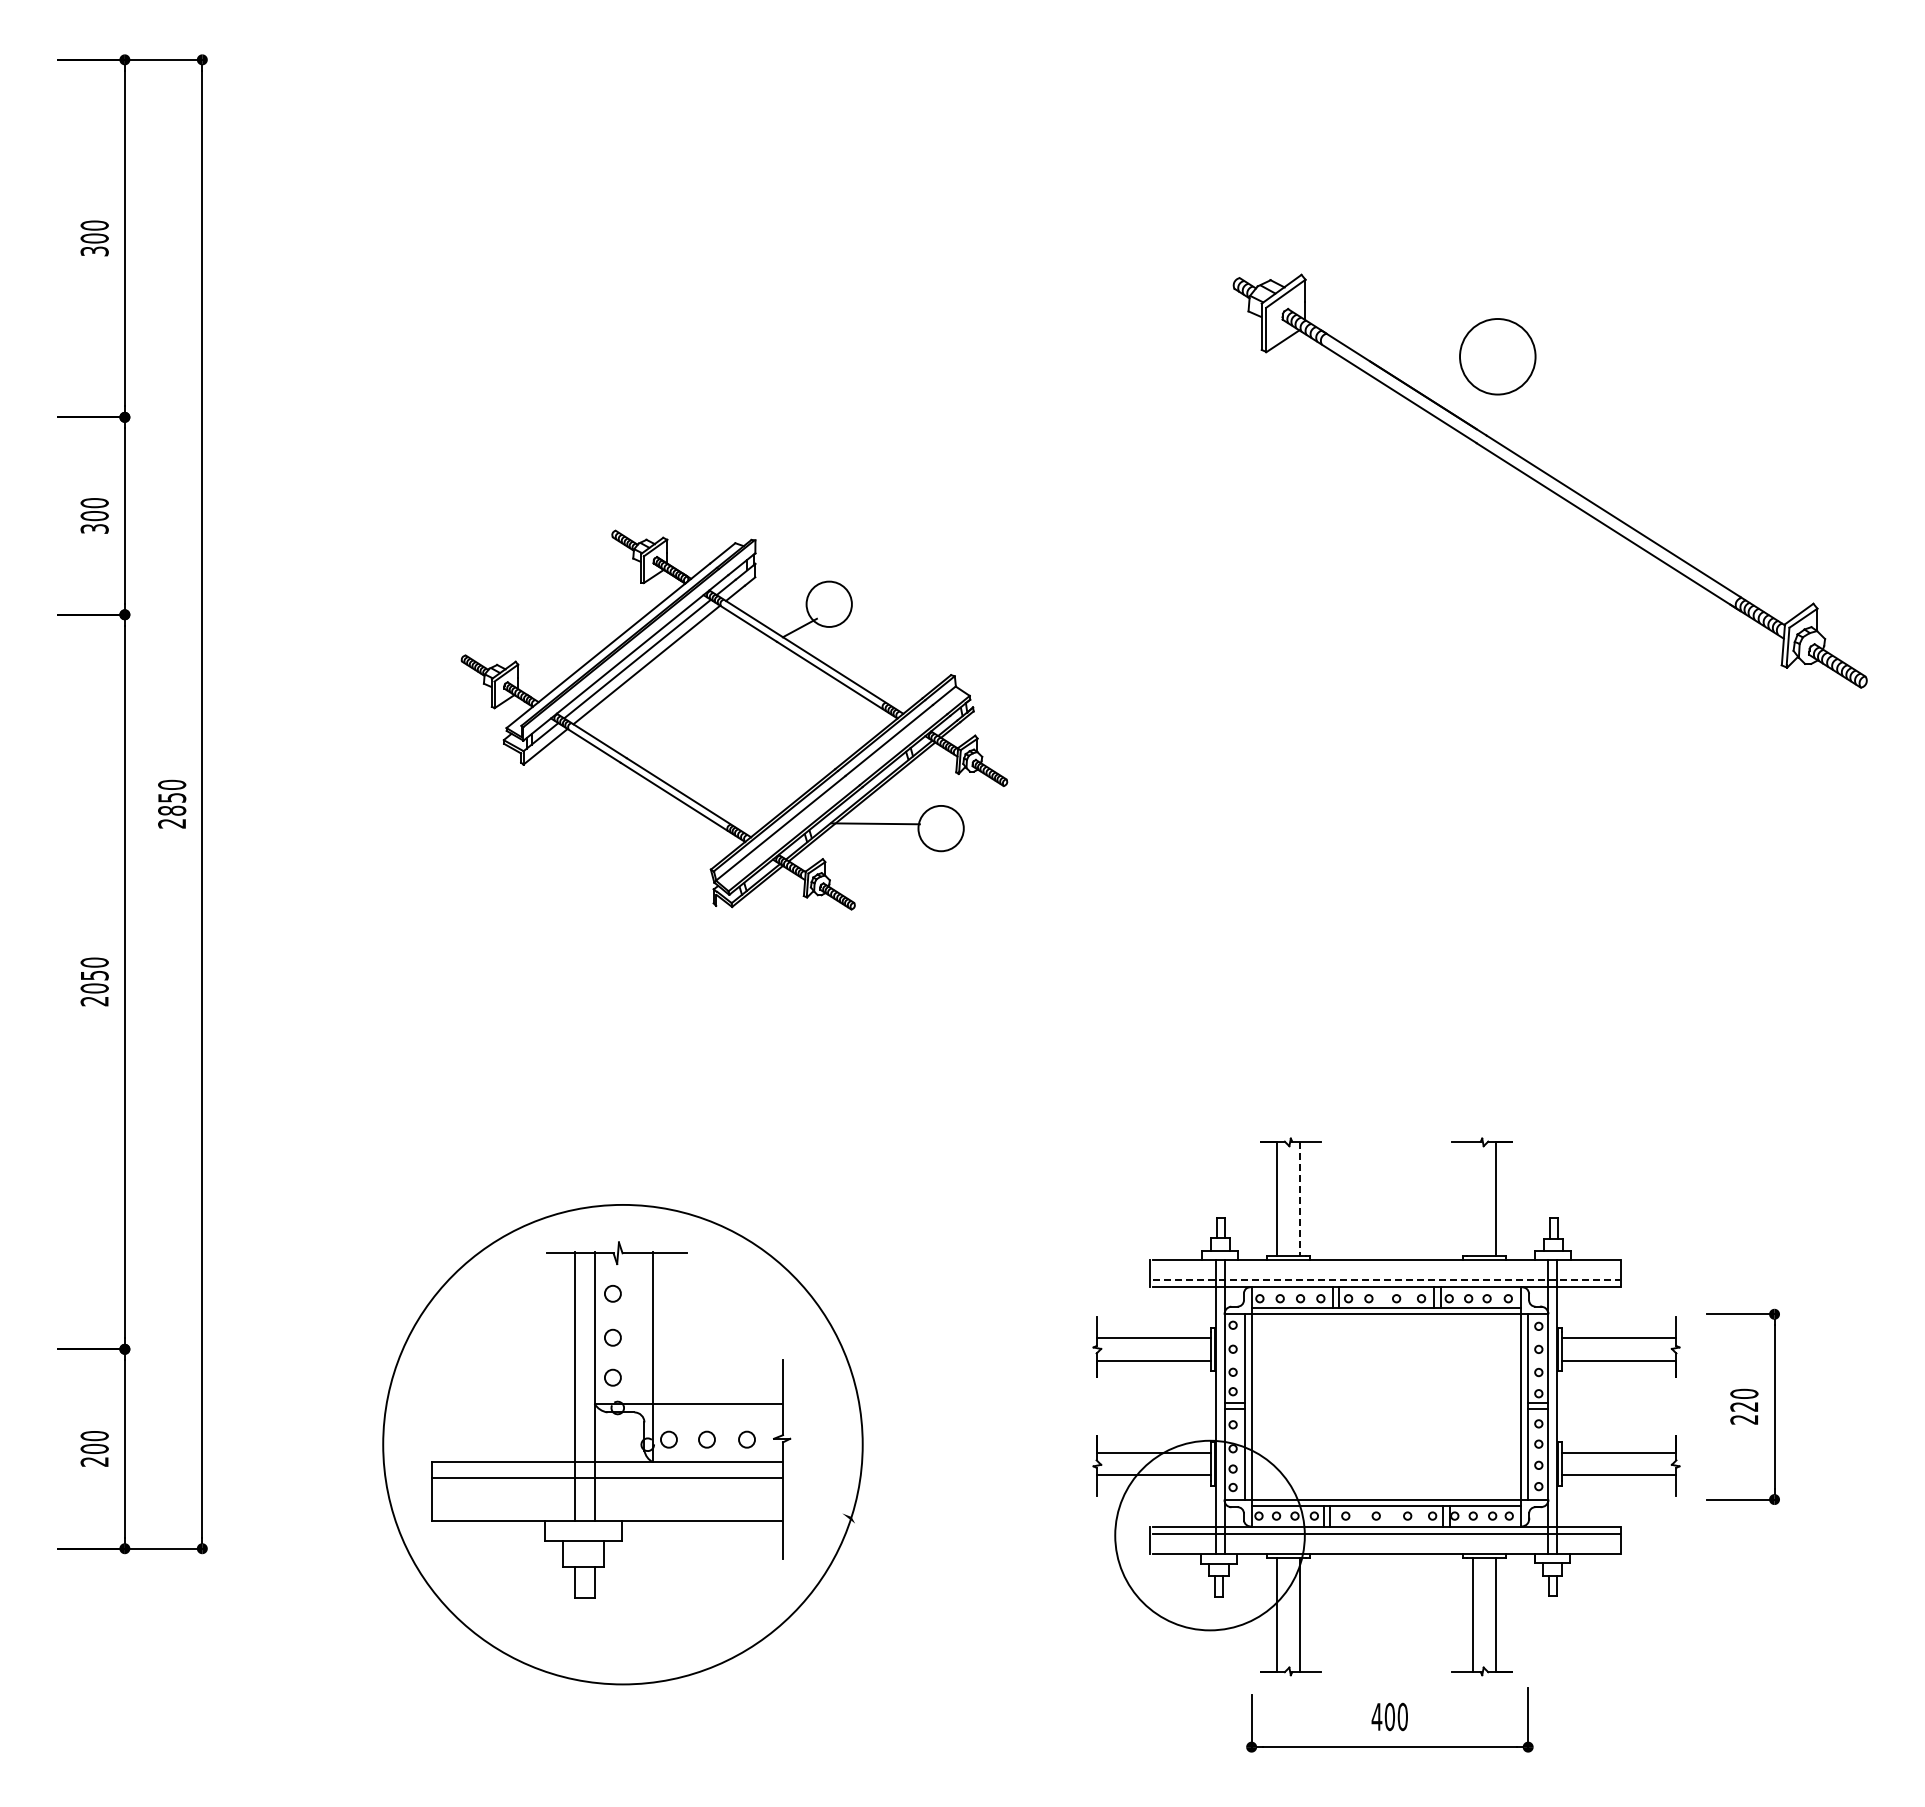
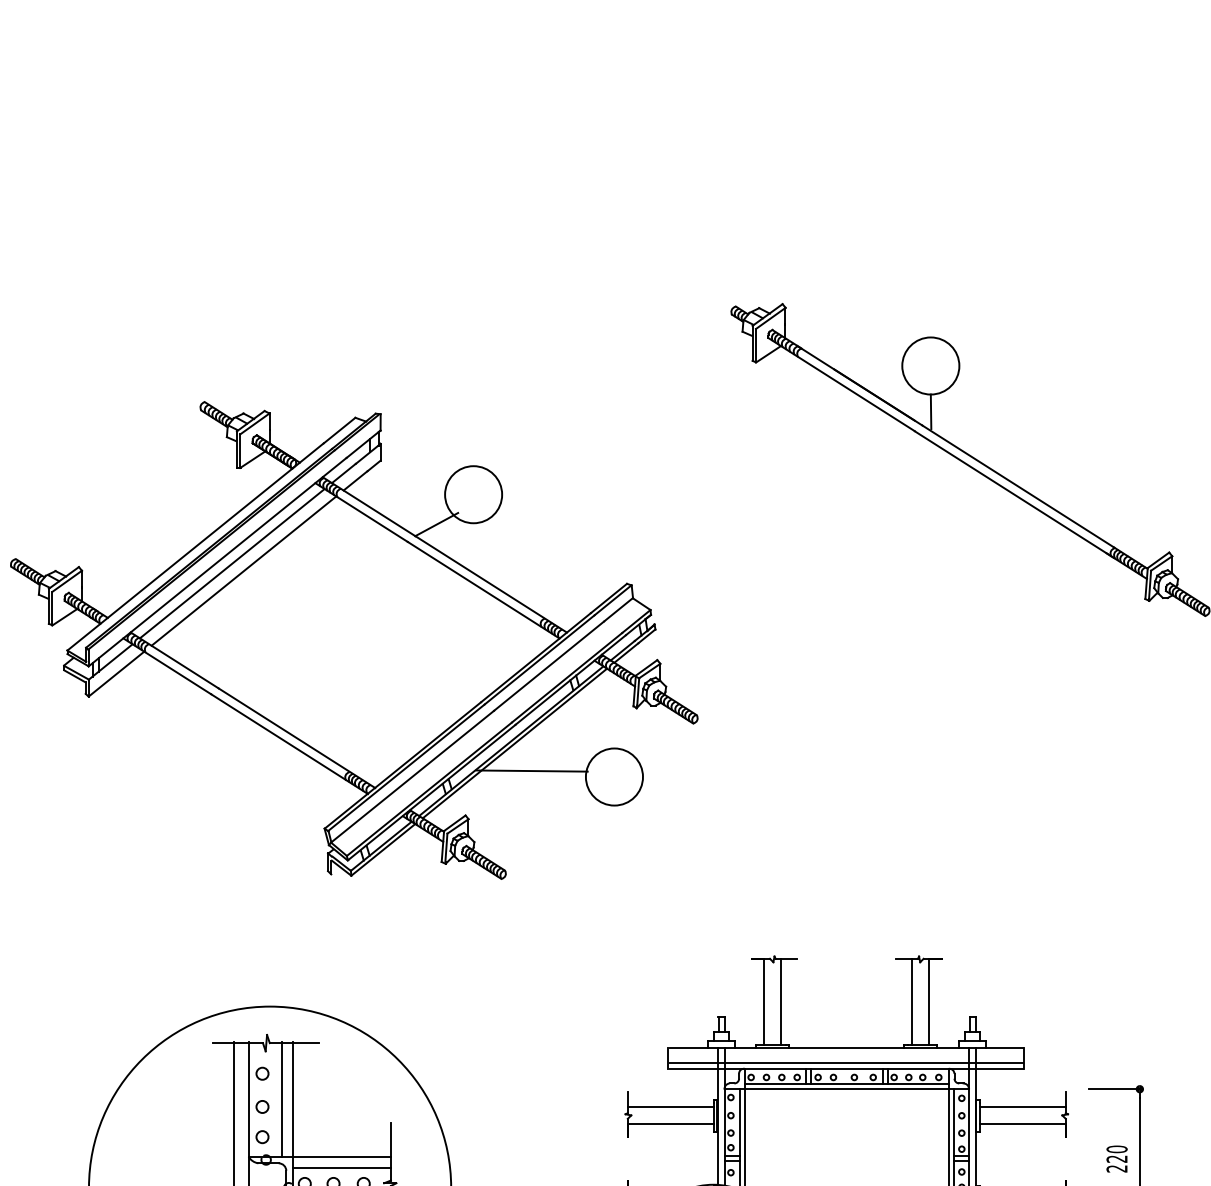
line: (1497, 417) -> (930, 411), added
part: (734, 719) -> (354, 639), size x1.67
line: (1473, 1198) -> (912, 1001), added
line: (1299, 1199) -> (781, 1002), dashed -> solid
line: (1386, 1280) -> (846, 1063), dashed -> solid
line: (638, 1327) -> (281, 1099), added
line: (717, 1418) -> (341, 1167), added

